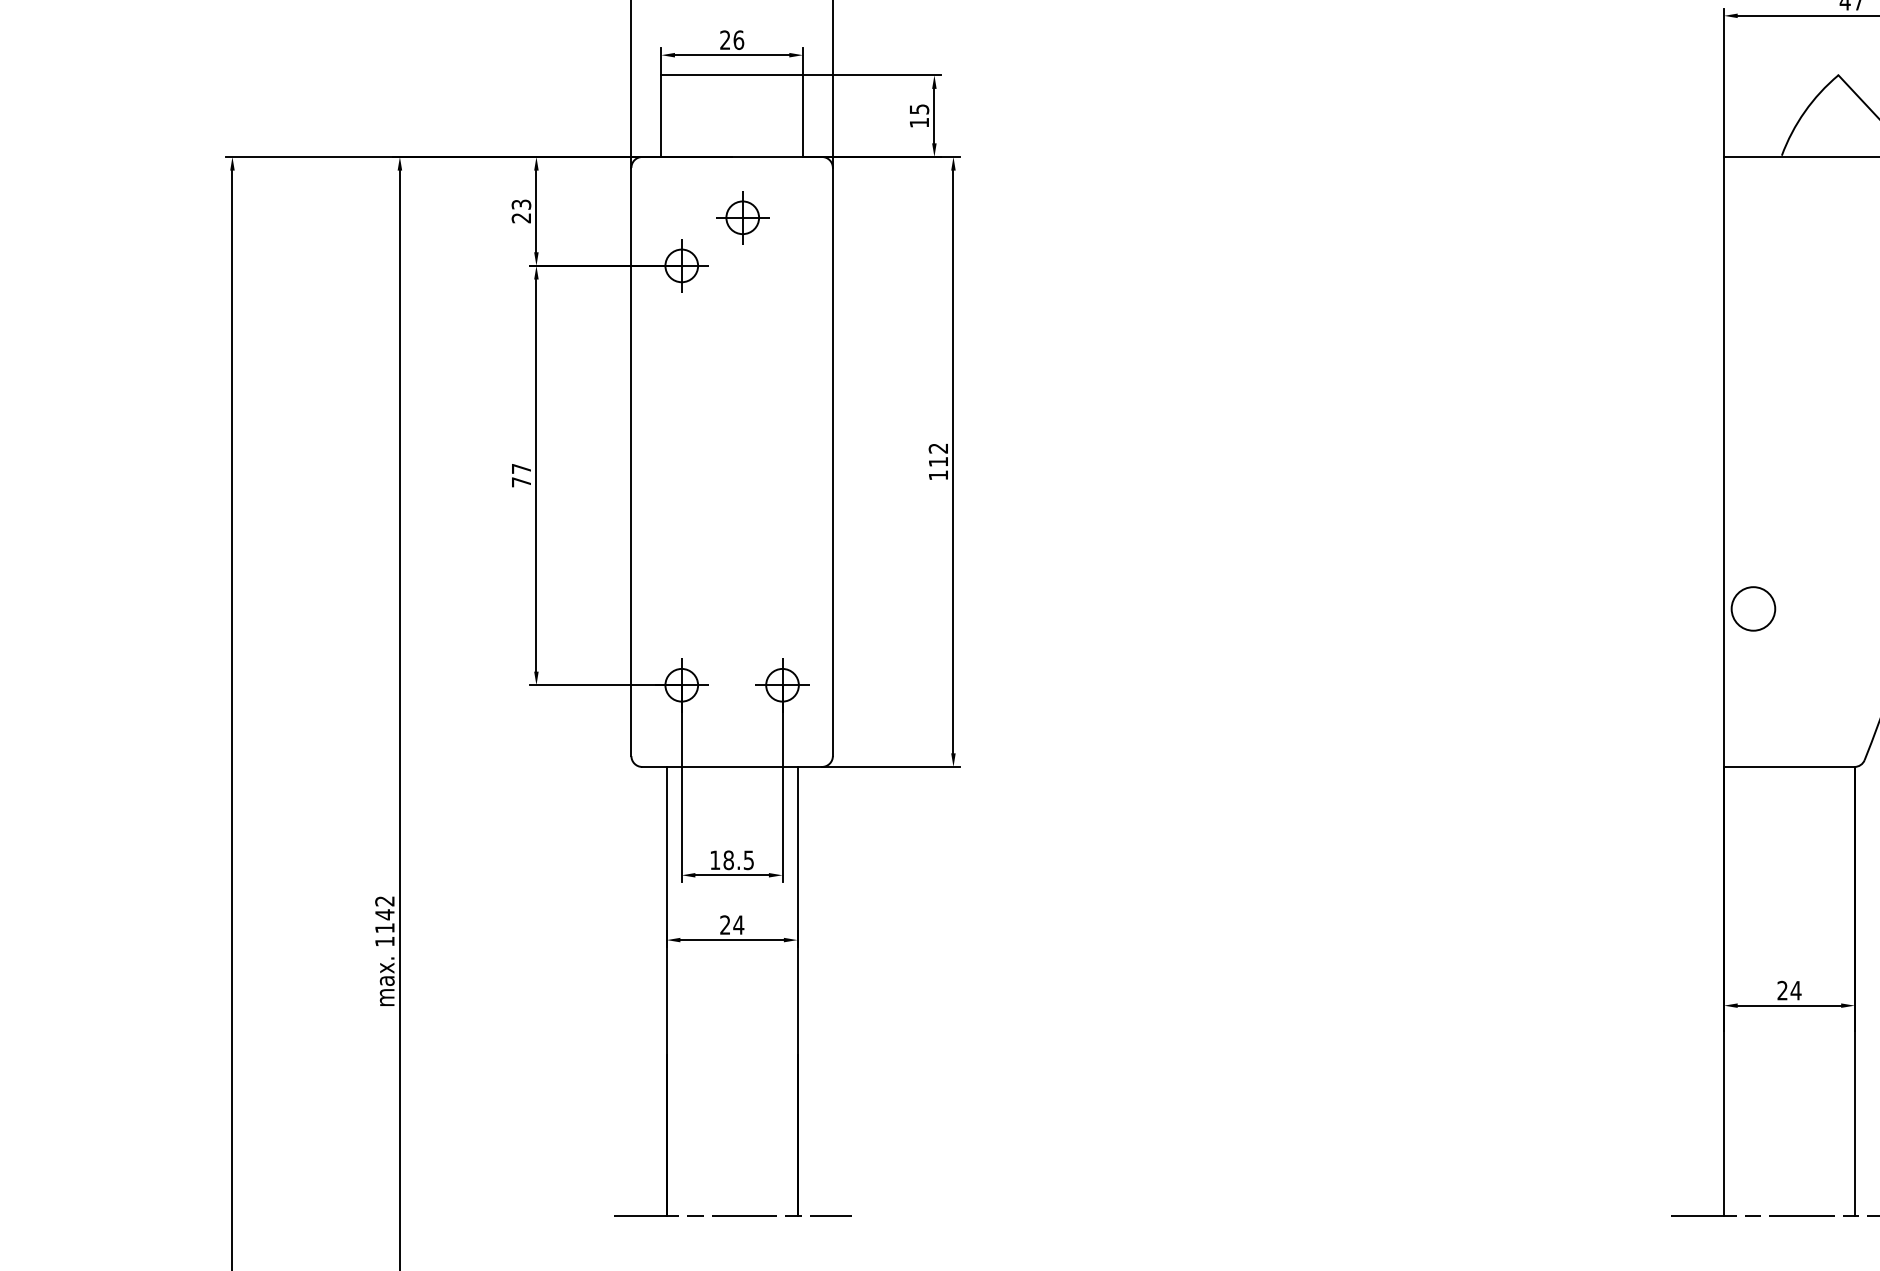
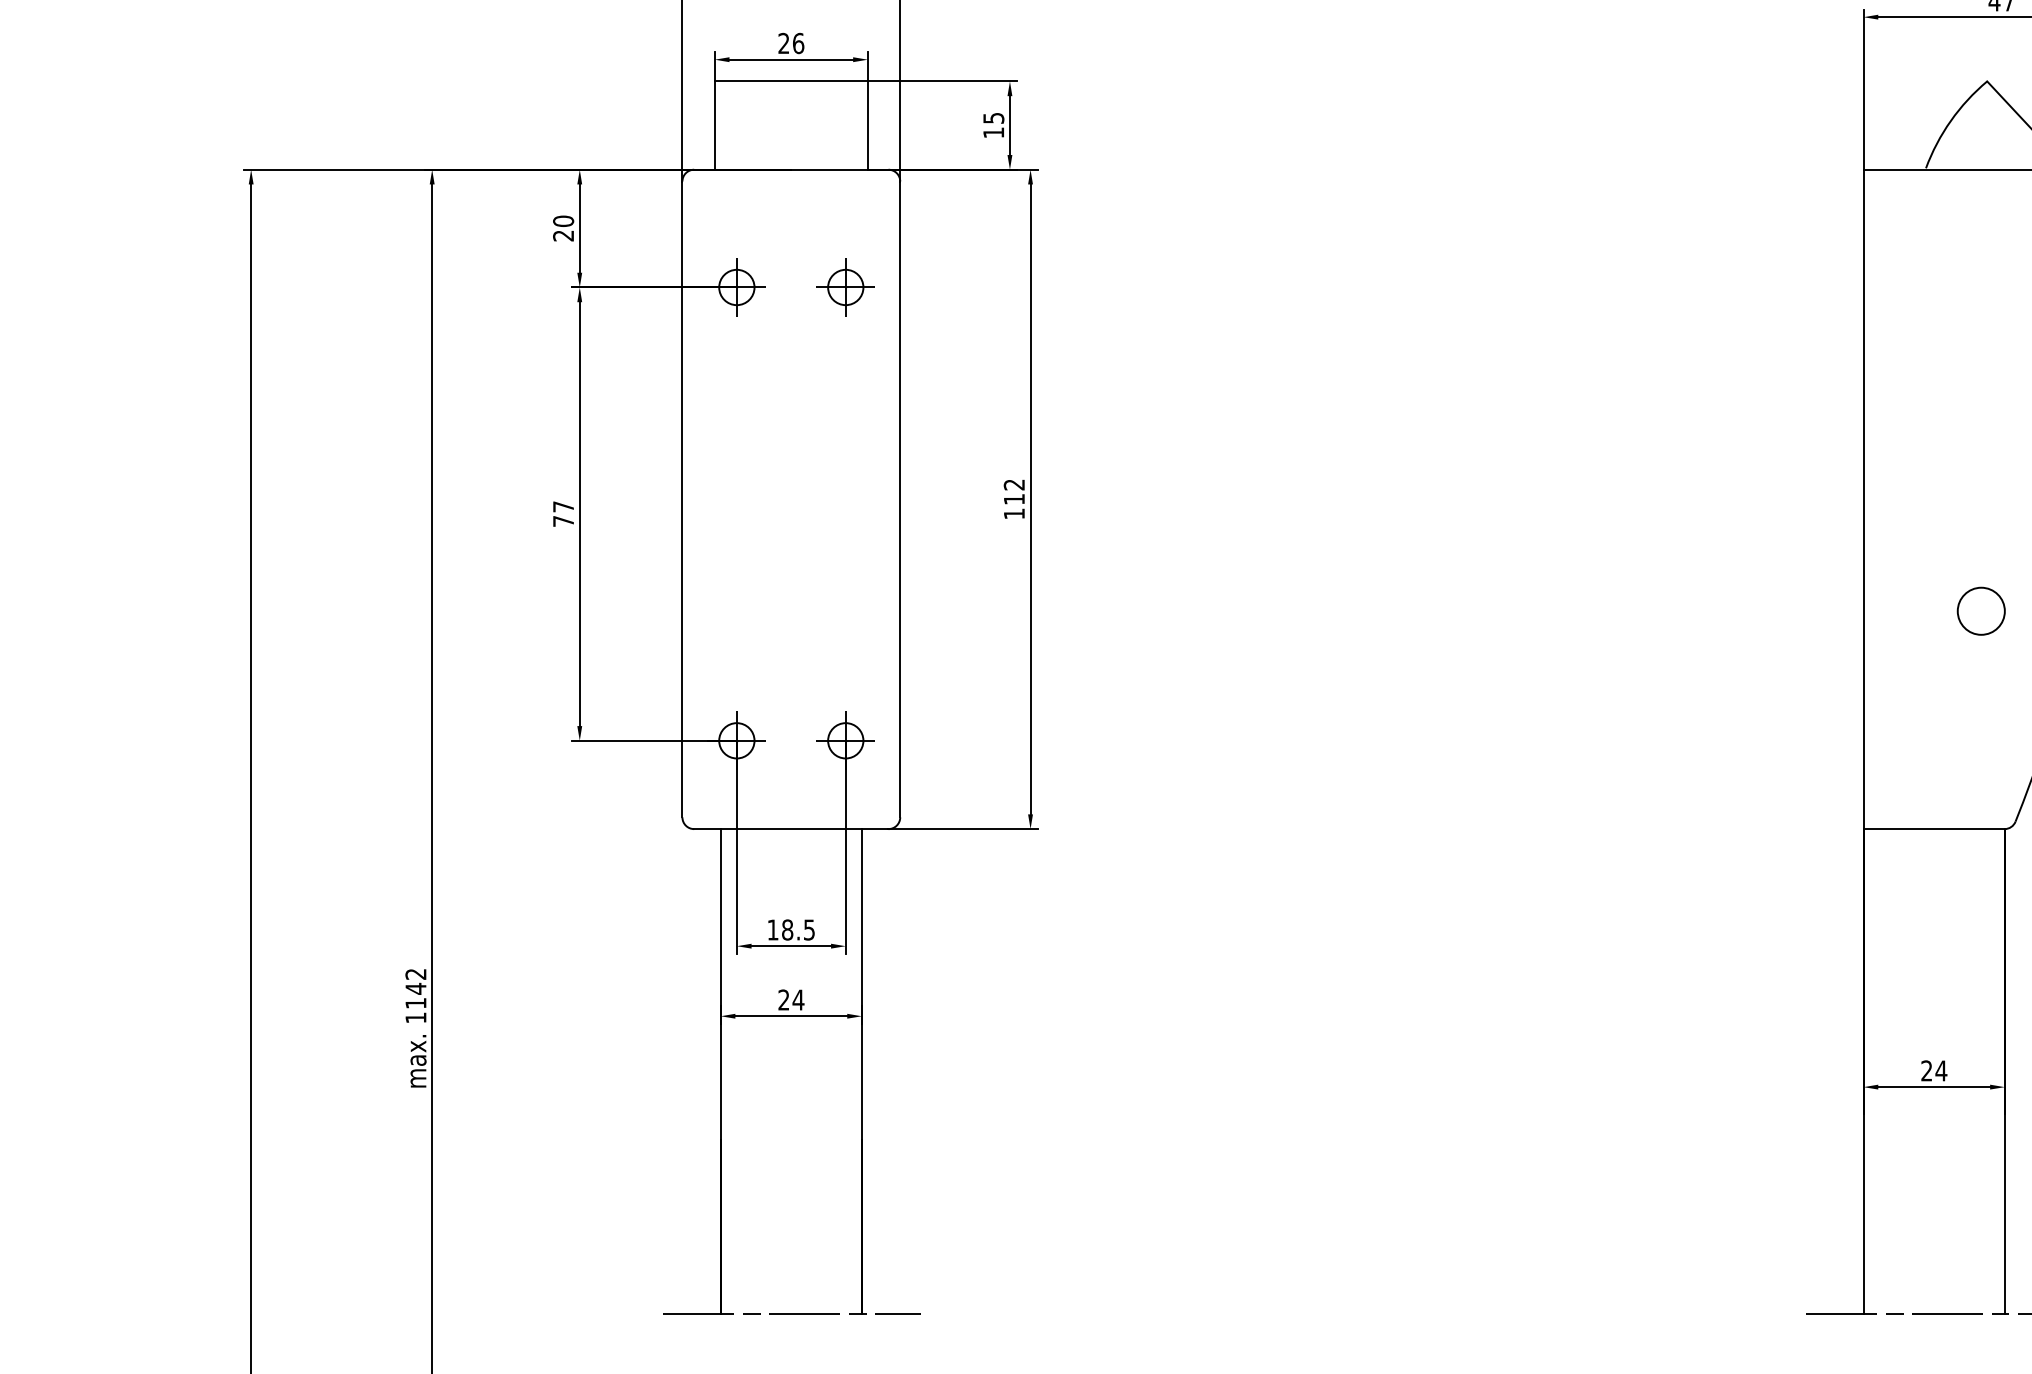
text: (521, 203) -> (563, 220), 23 -> 20
part: (742, 217) -> (845, 287), moved
circle: (1752, 608) -> (1980, 610), moved

